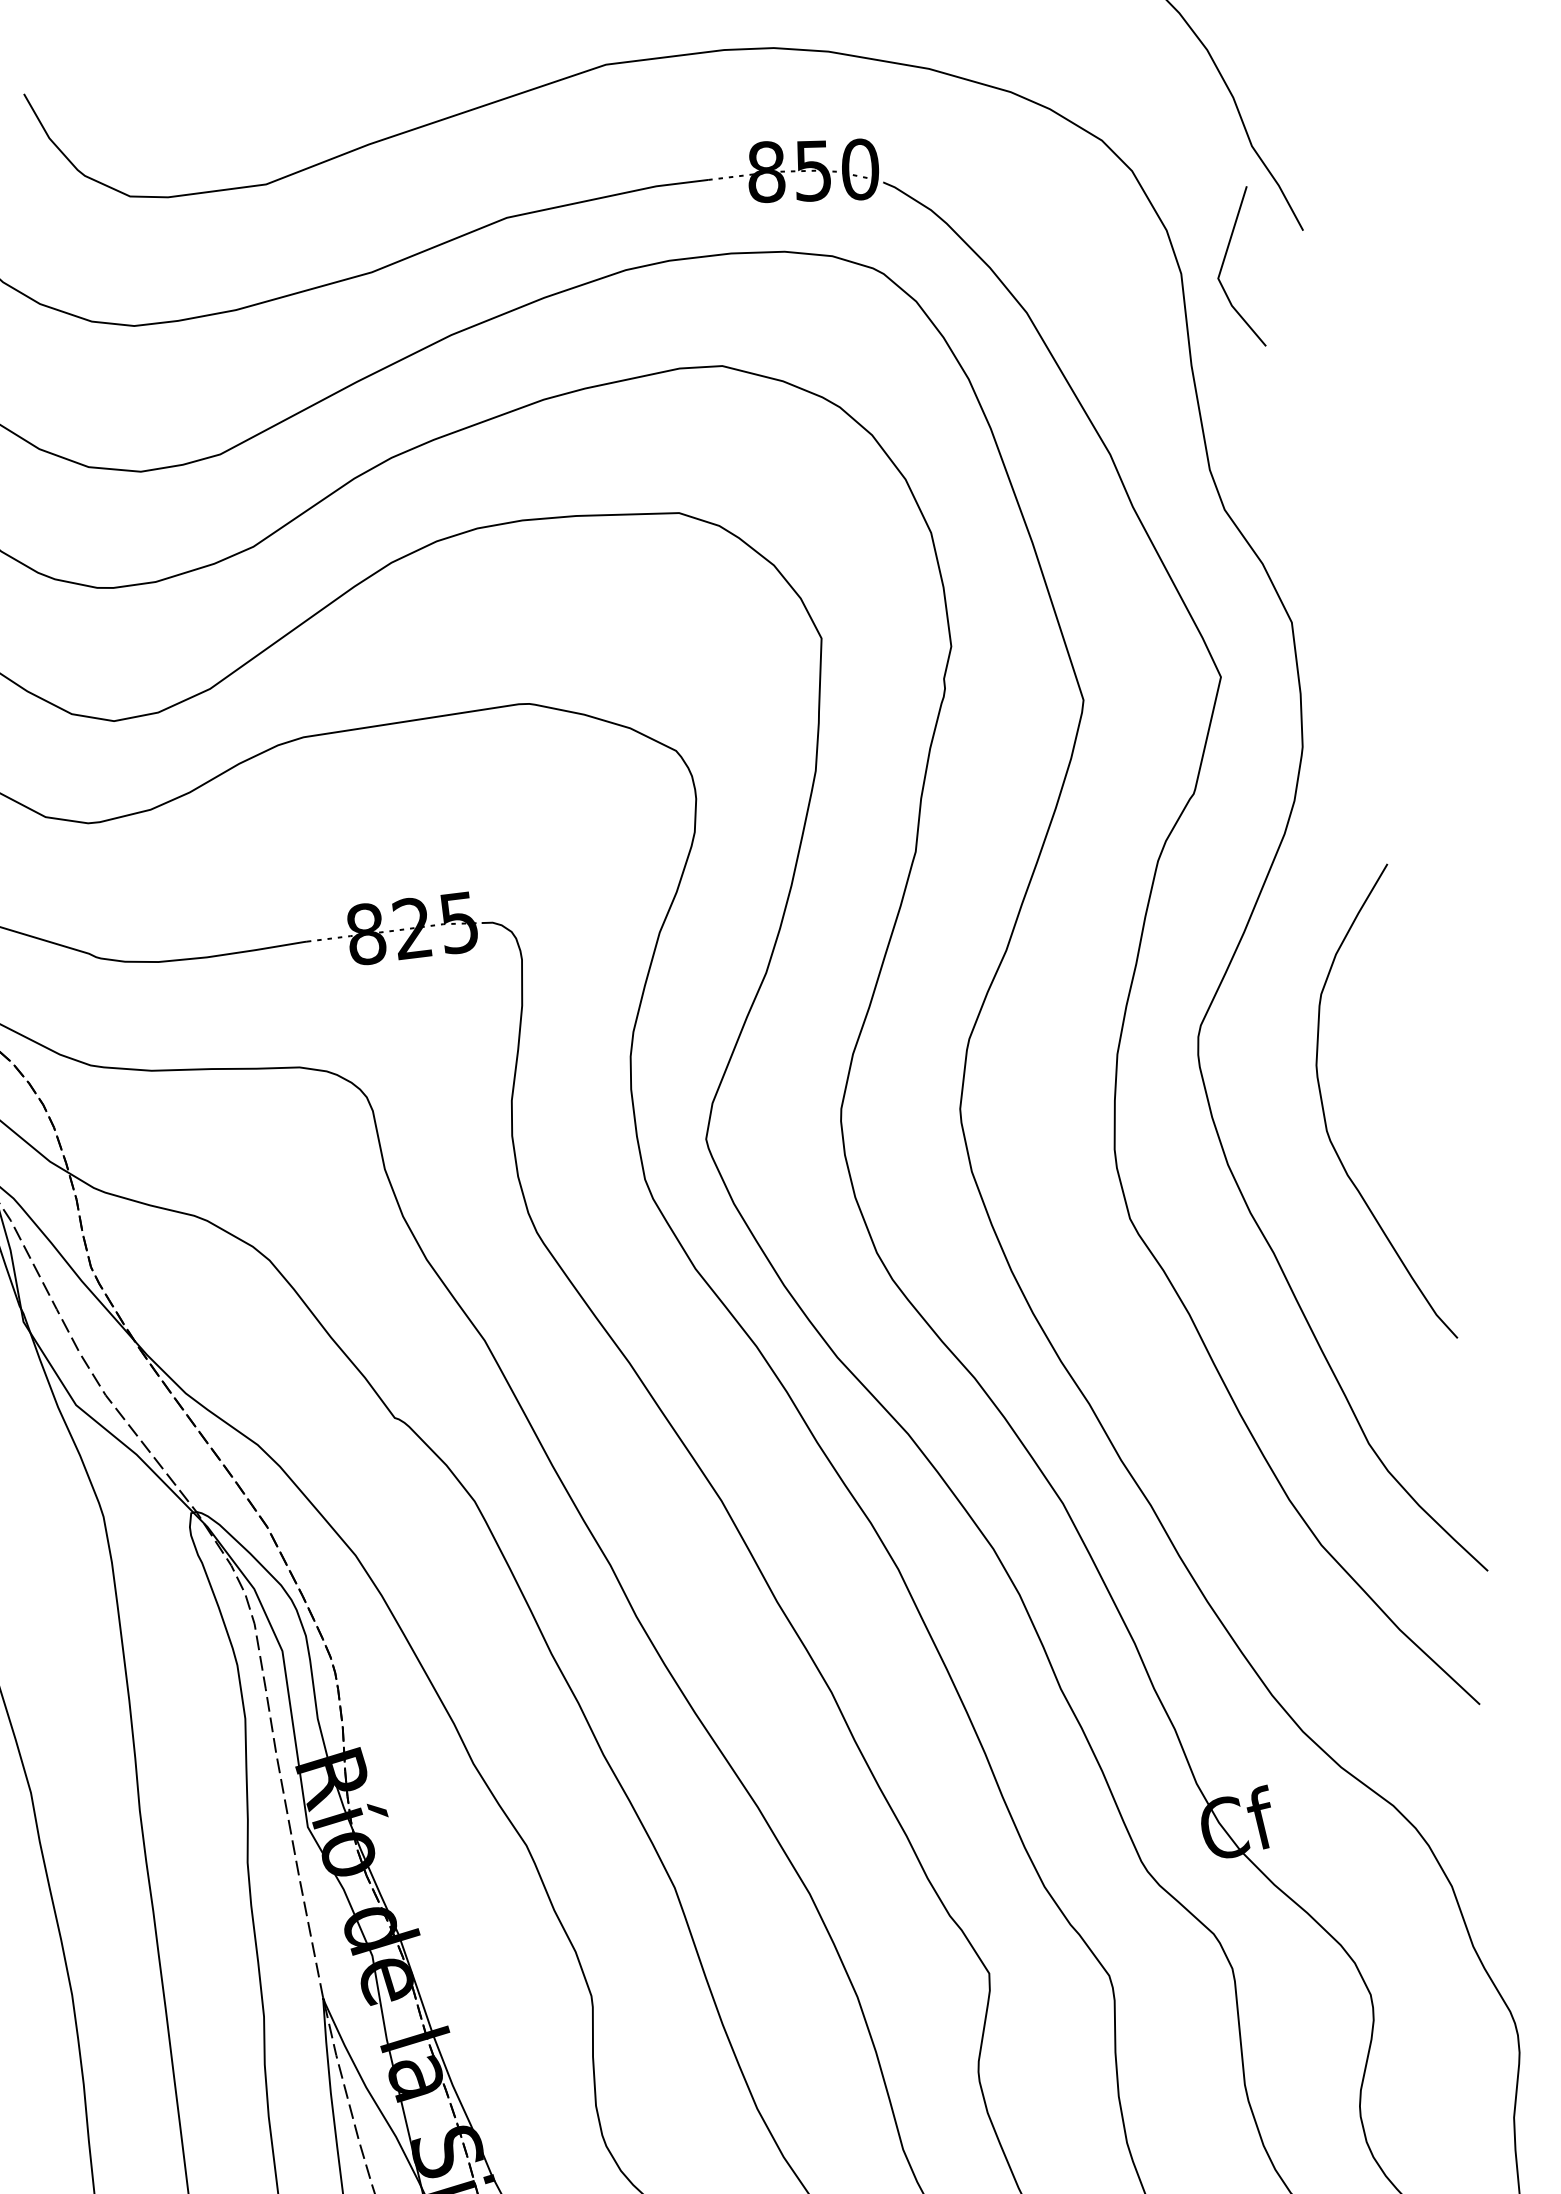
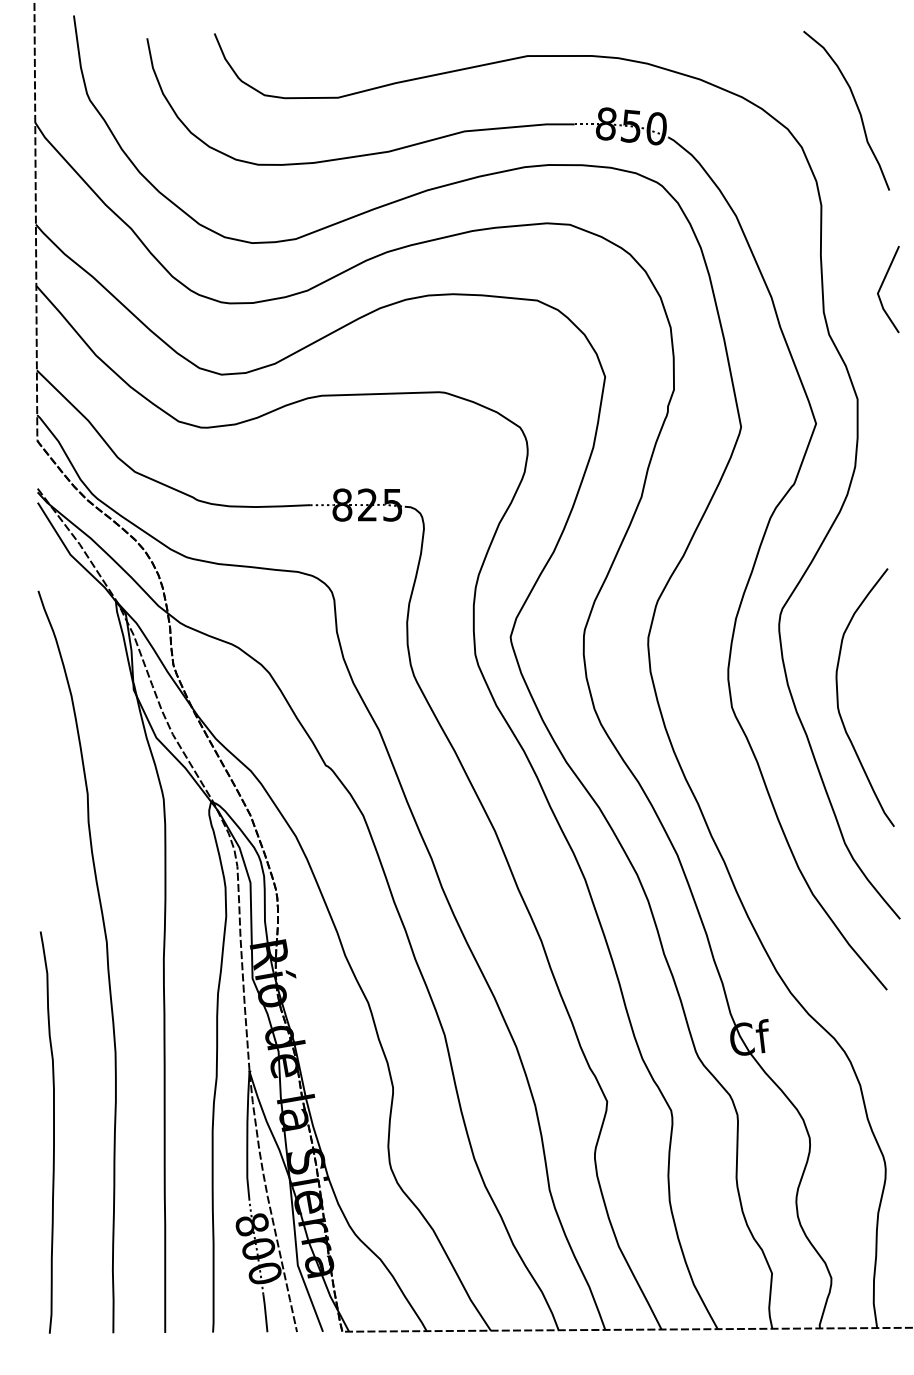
line: (1223, 268) -> (881, 288), moved
curve: (1325, 1112) -> (838, 697), moved

